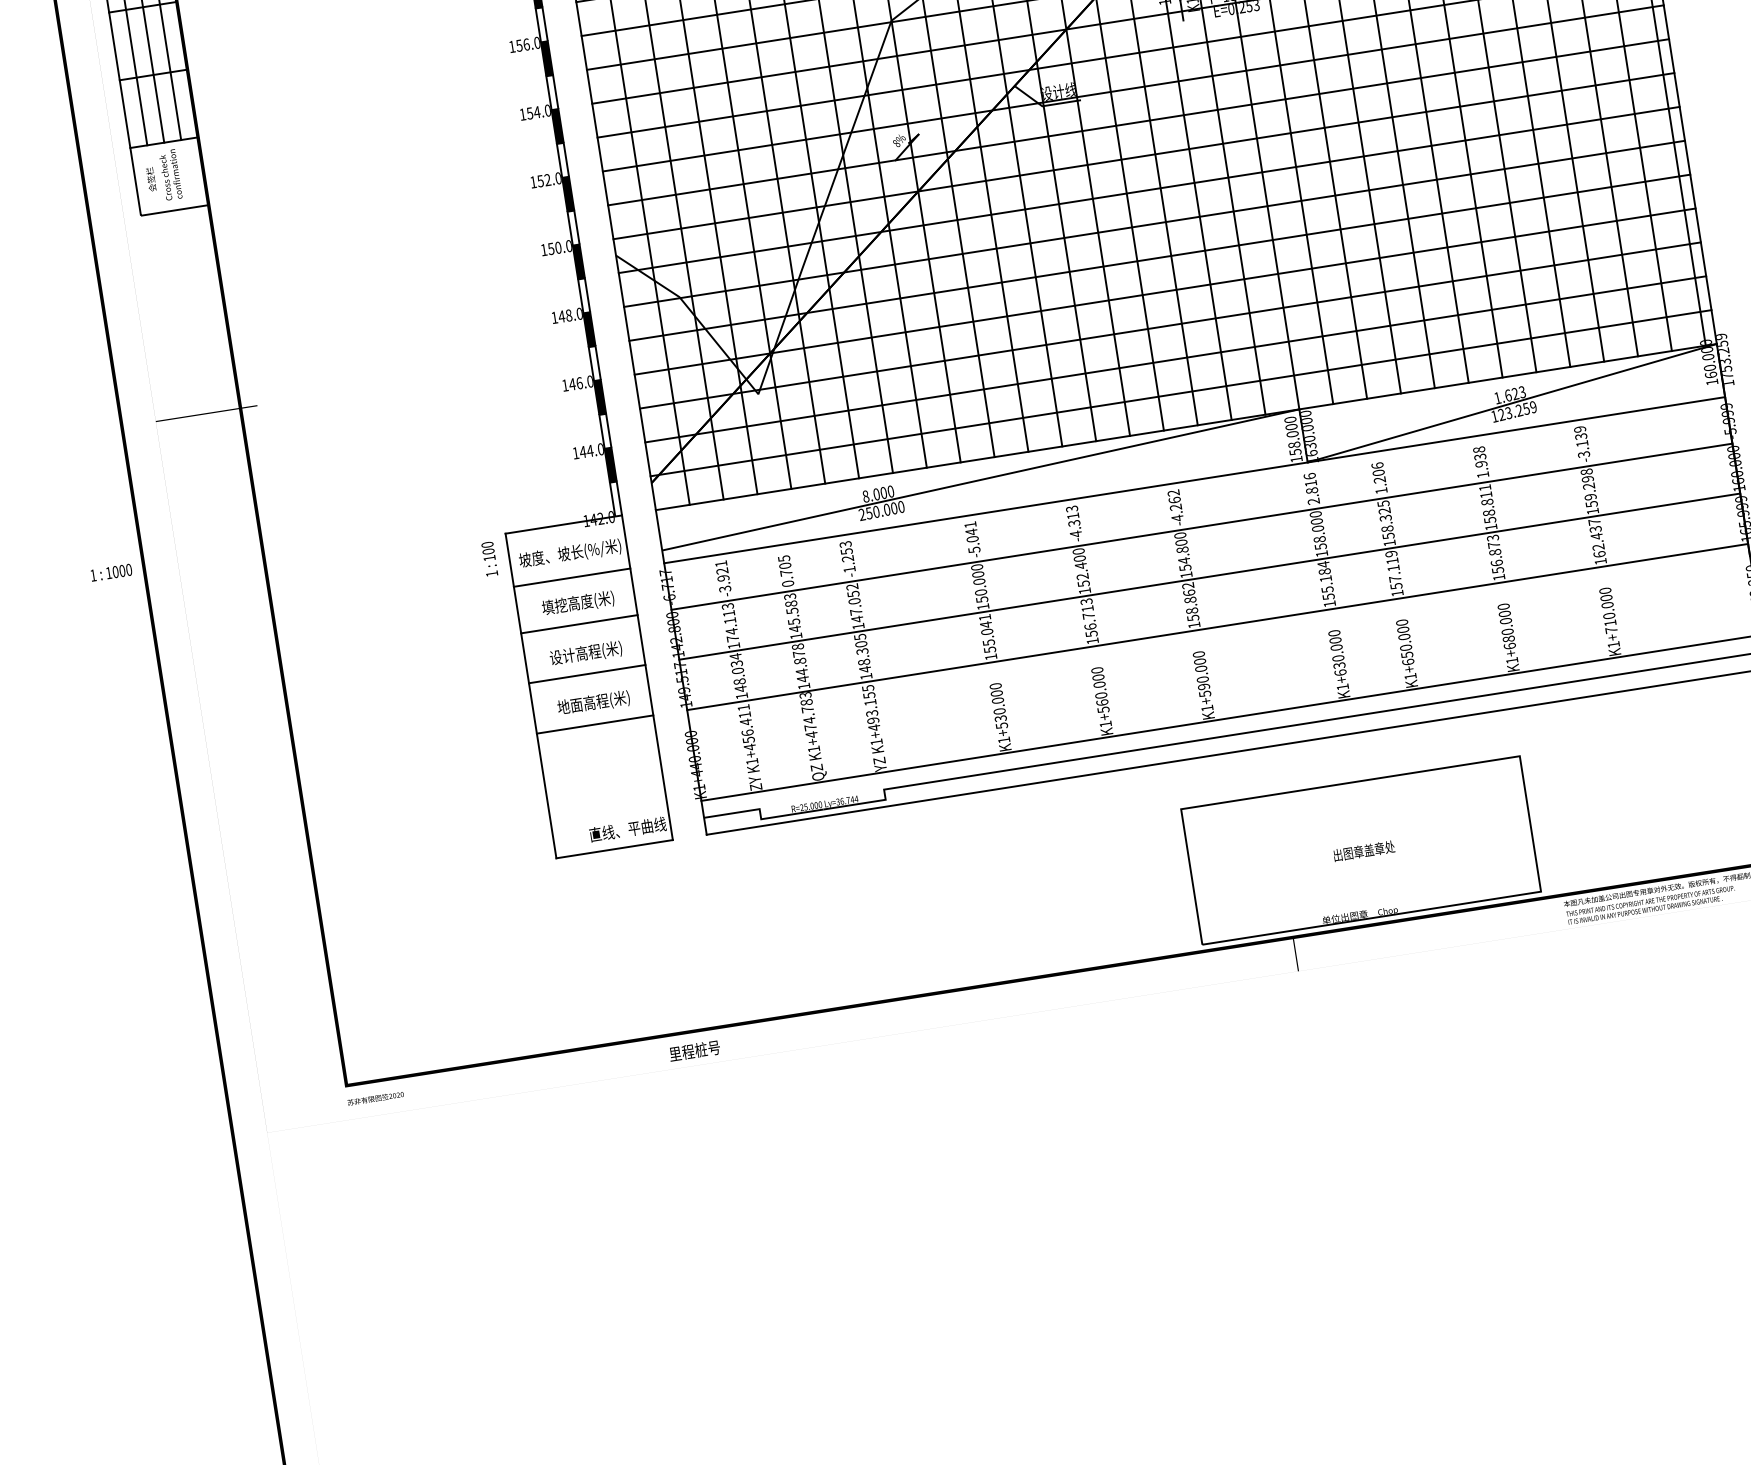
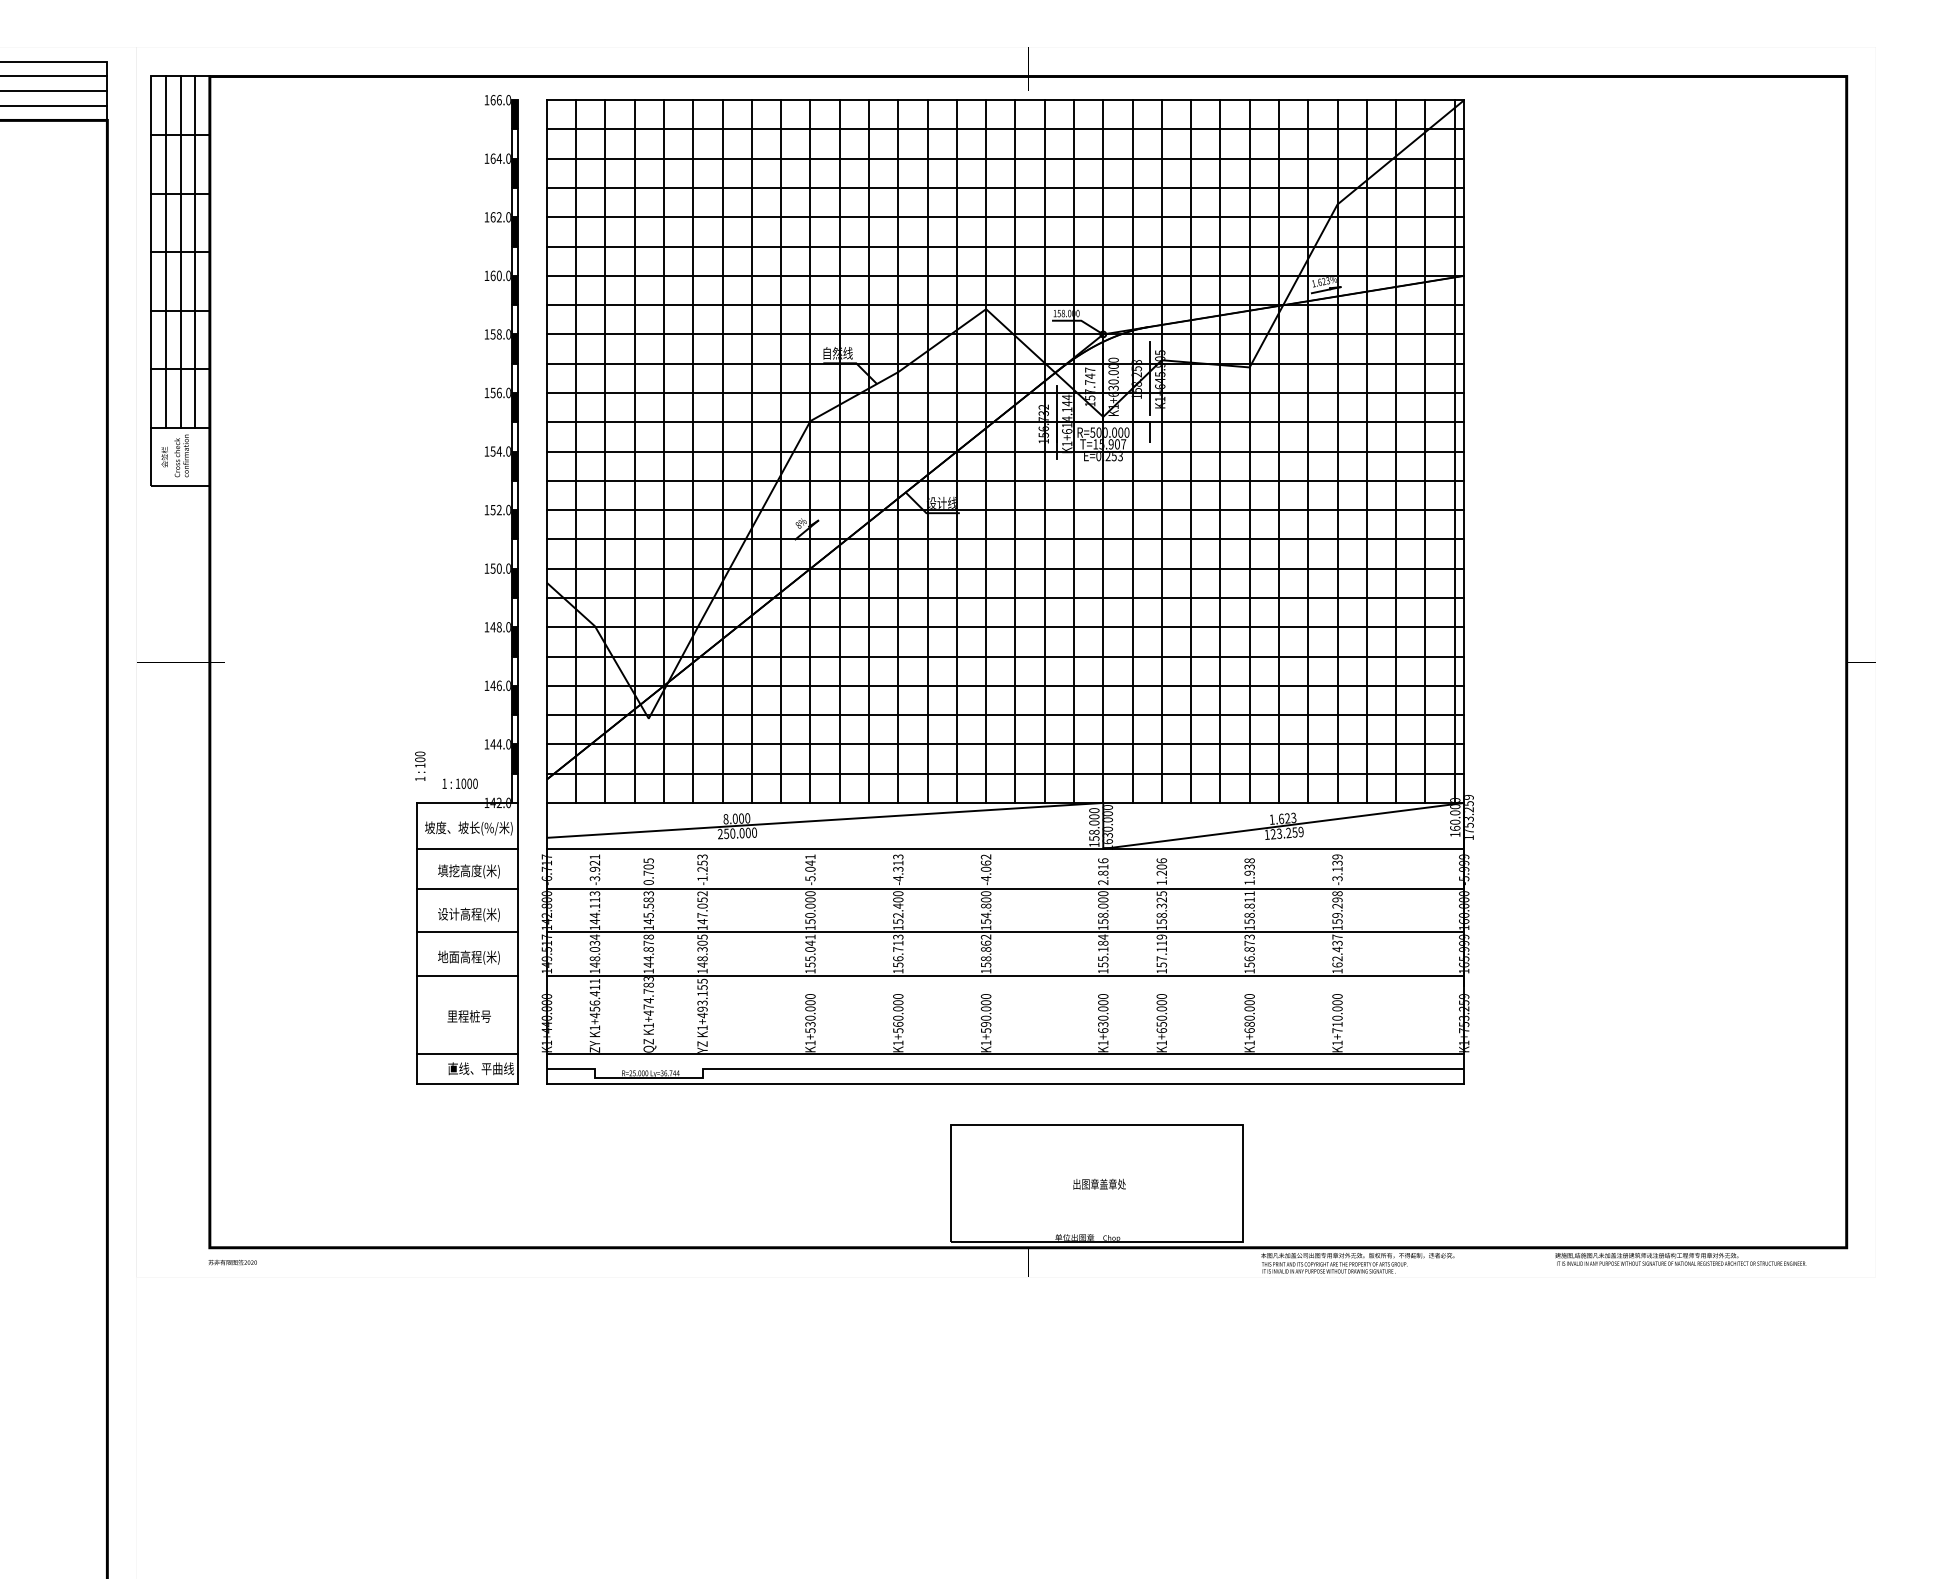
text: (1176, 506) -> (986, 868), -4.262 -> -4.062
text: (489, 558) -> (420, 765), moved
text: (110, 572) -> (459, 783), moved
text: (732, 638) -> (594, 921), 174.113 -> 144.113
line: (608, 815) -> (466, 1054), added
text: (693, 1051) -> (468, 1016), moved

